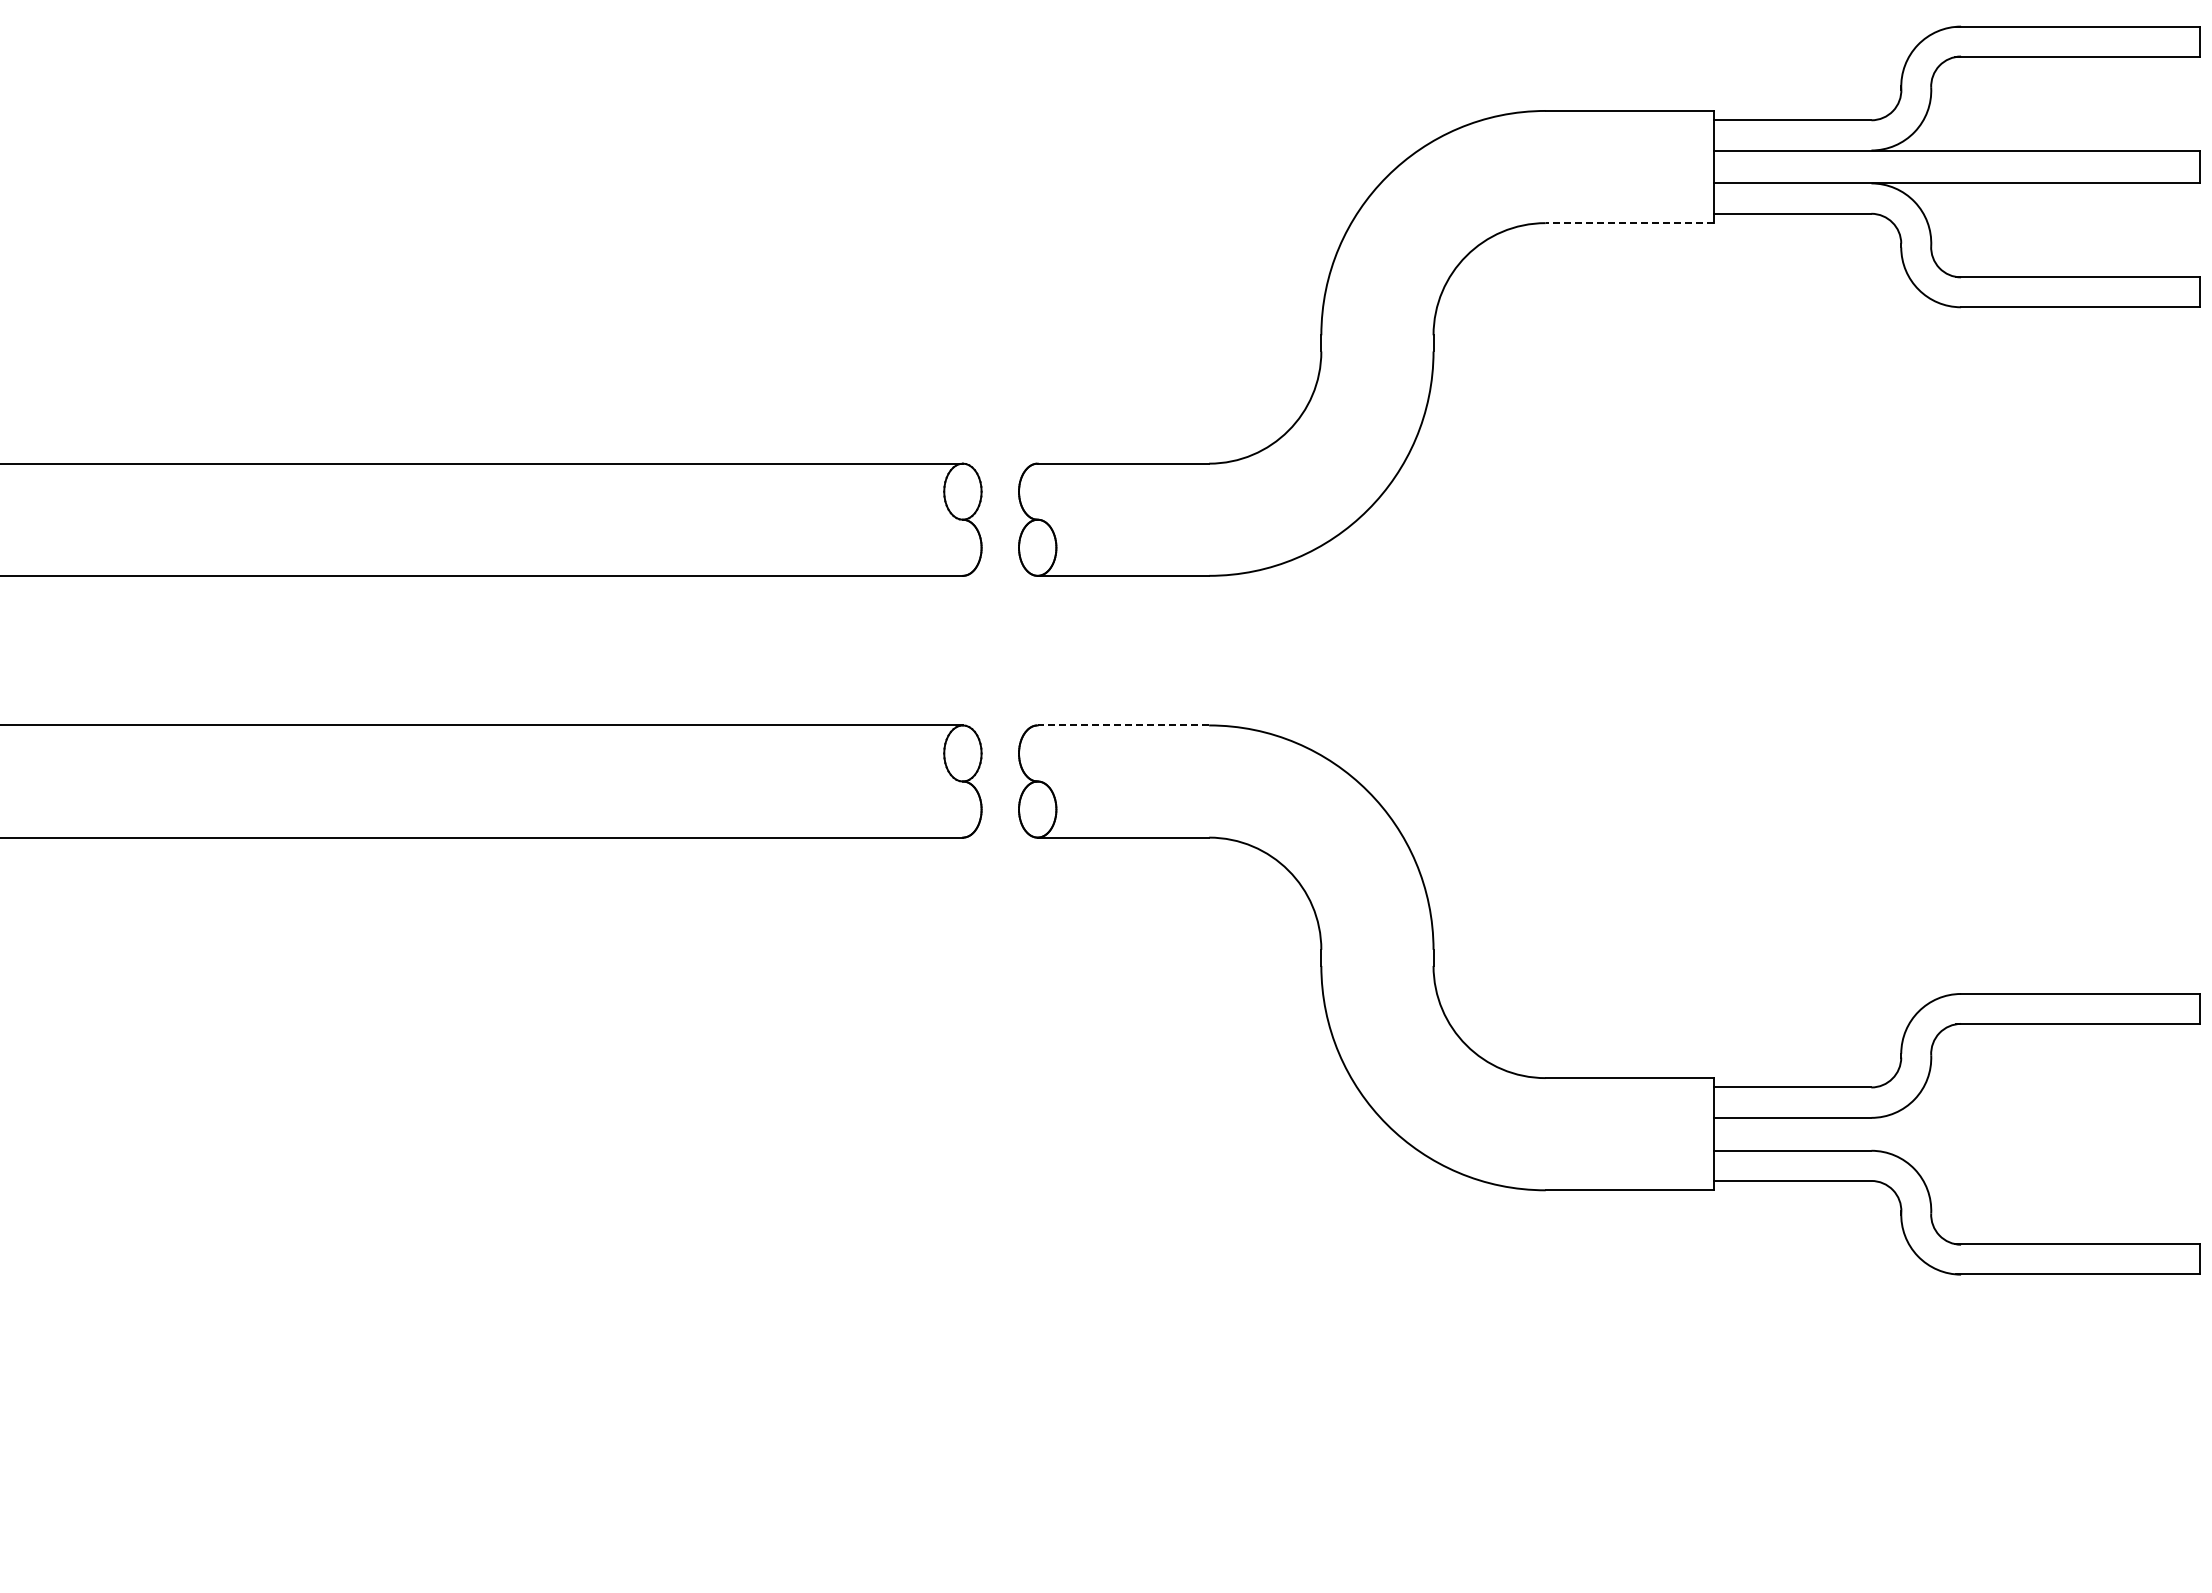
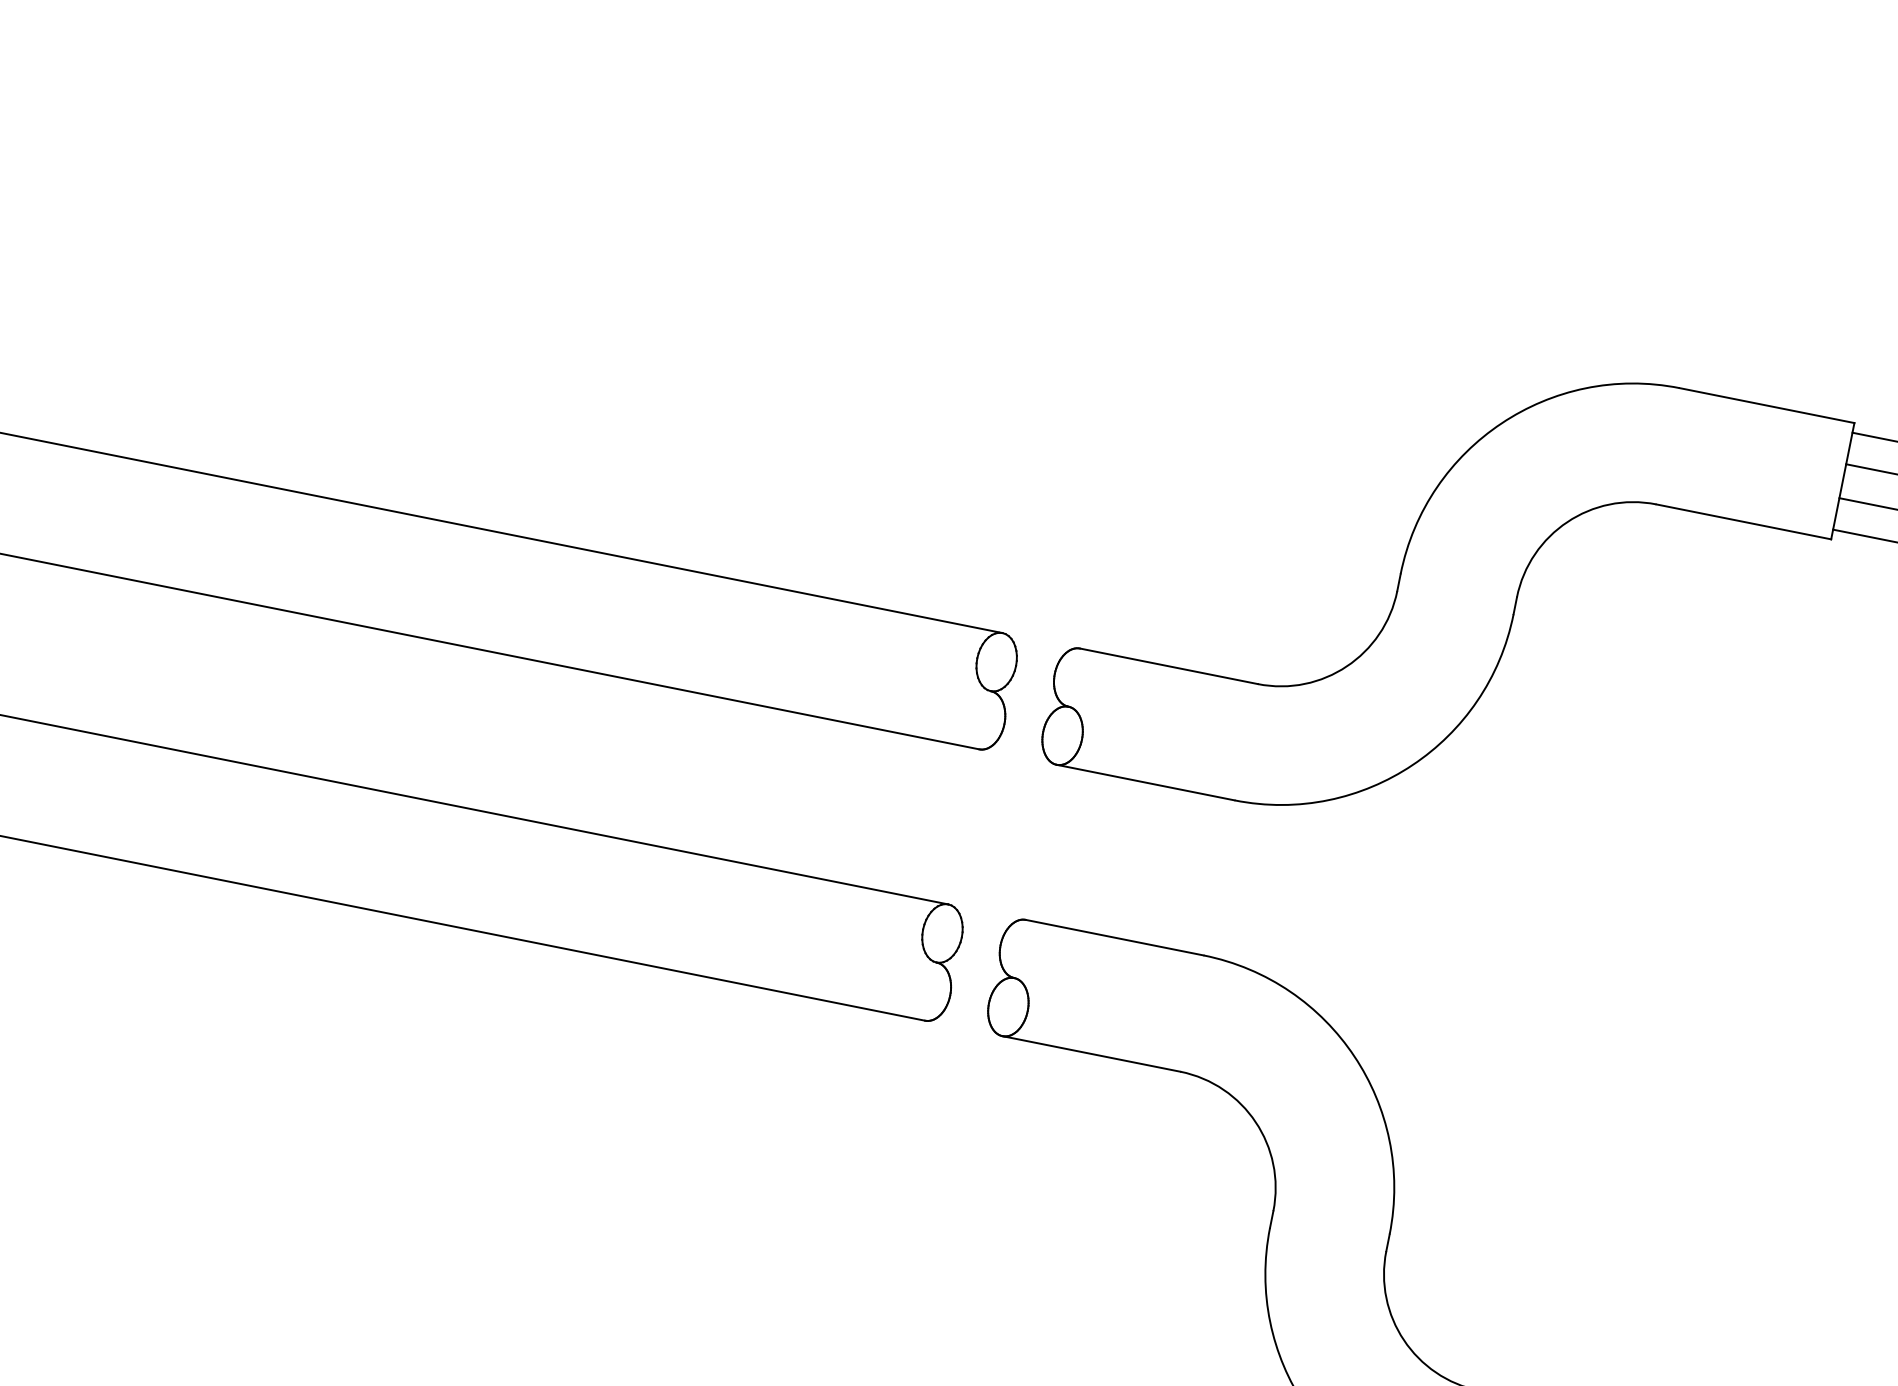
line: (1629, 223) -> (1743, 522), dashed -> solid
line: (1123, 725) -> (1114, 937), dashed -> solid

